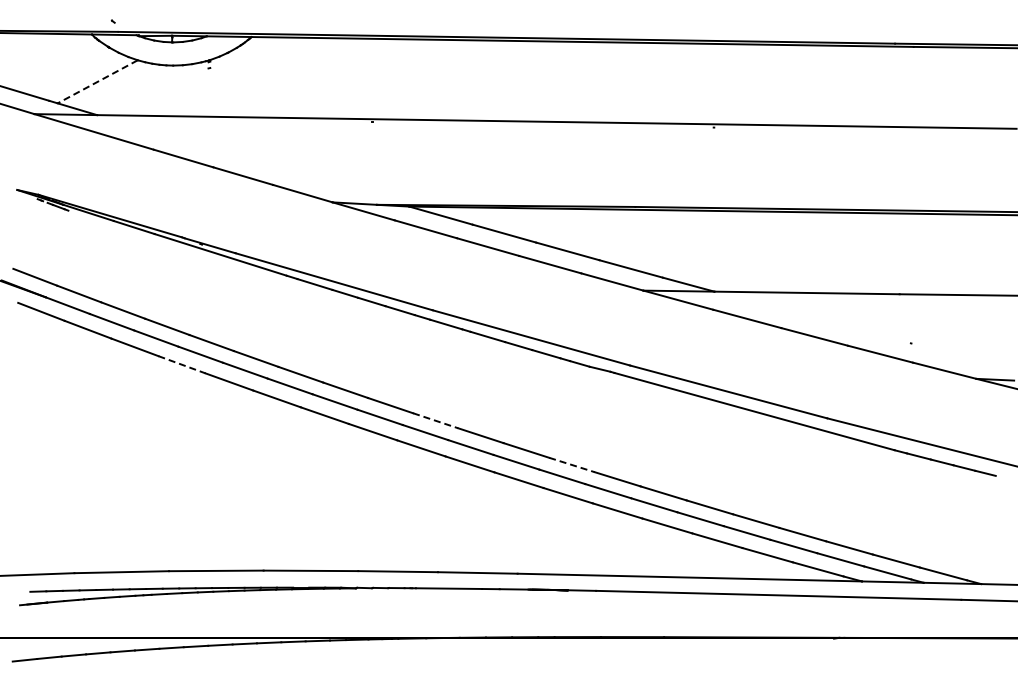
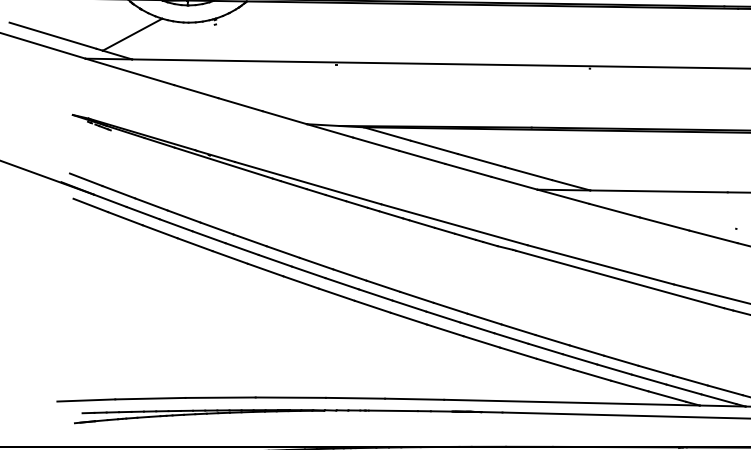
line: (97, 82) -> (132, 35), dashed -> solid
line: (182, 364) -> (195, 244), dashed -> solid
line: (435, 420) -> (383, 286), dashed -> solid
line: (572, 465) -> (484, 319), dashed -> solid

